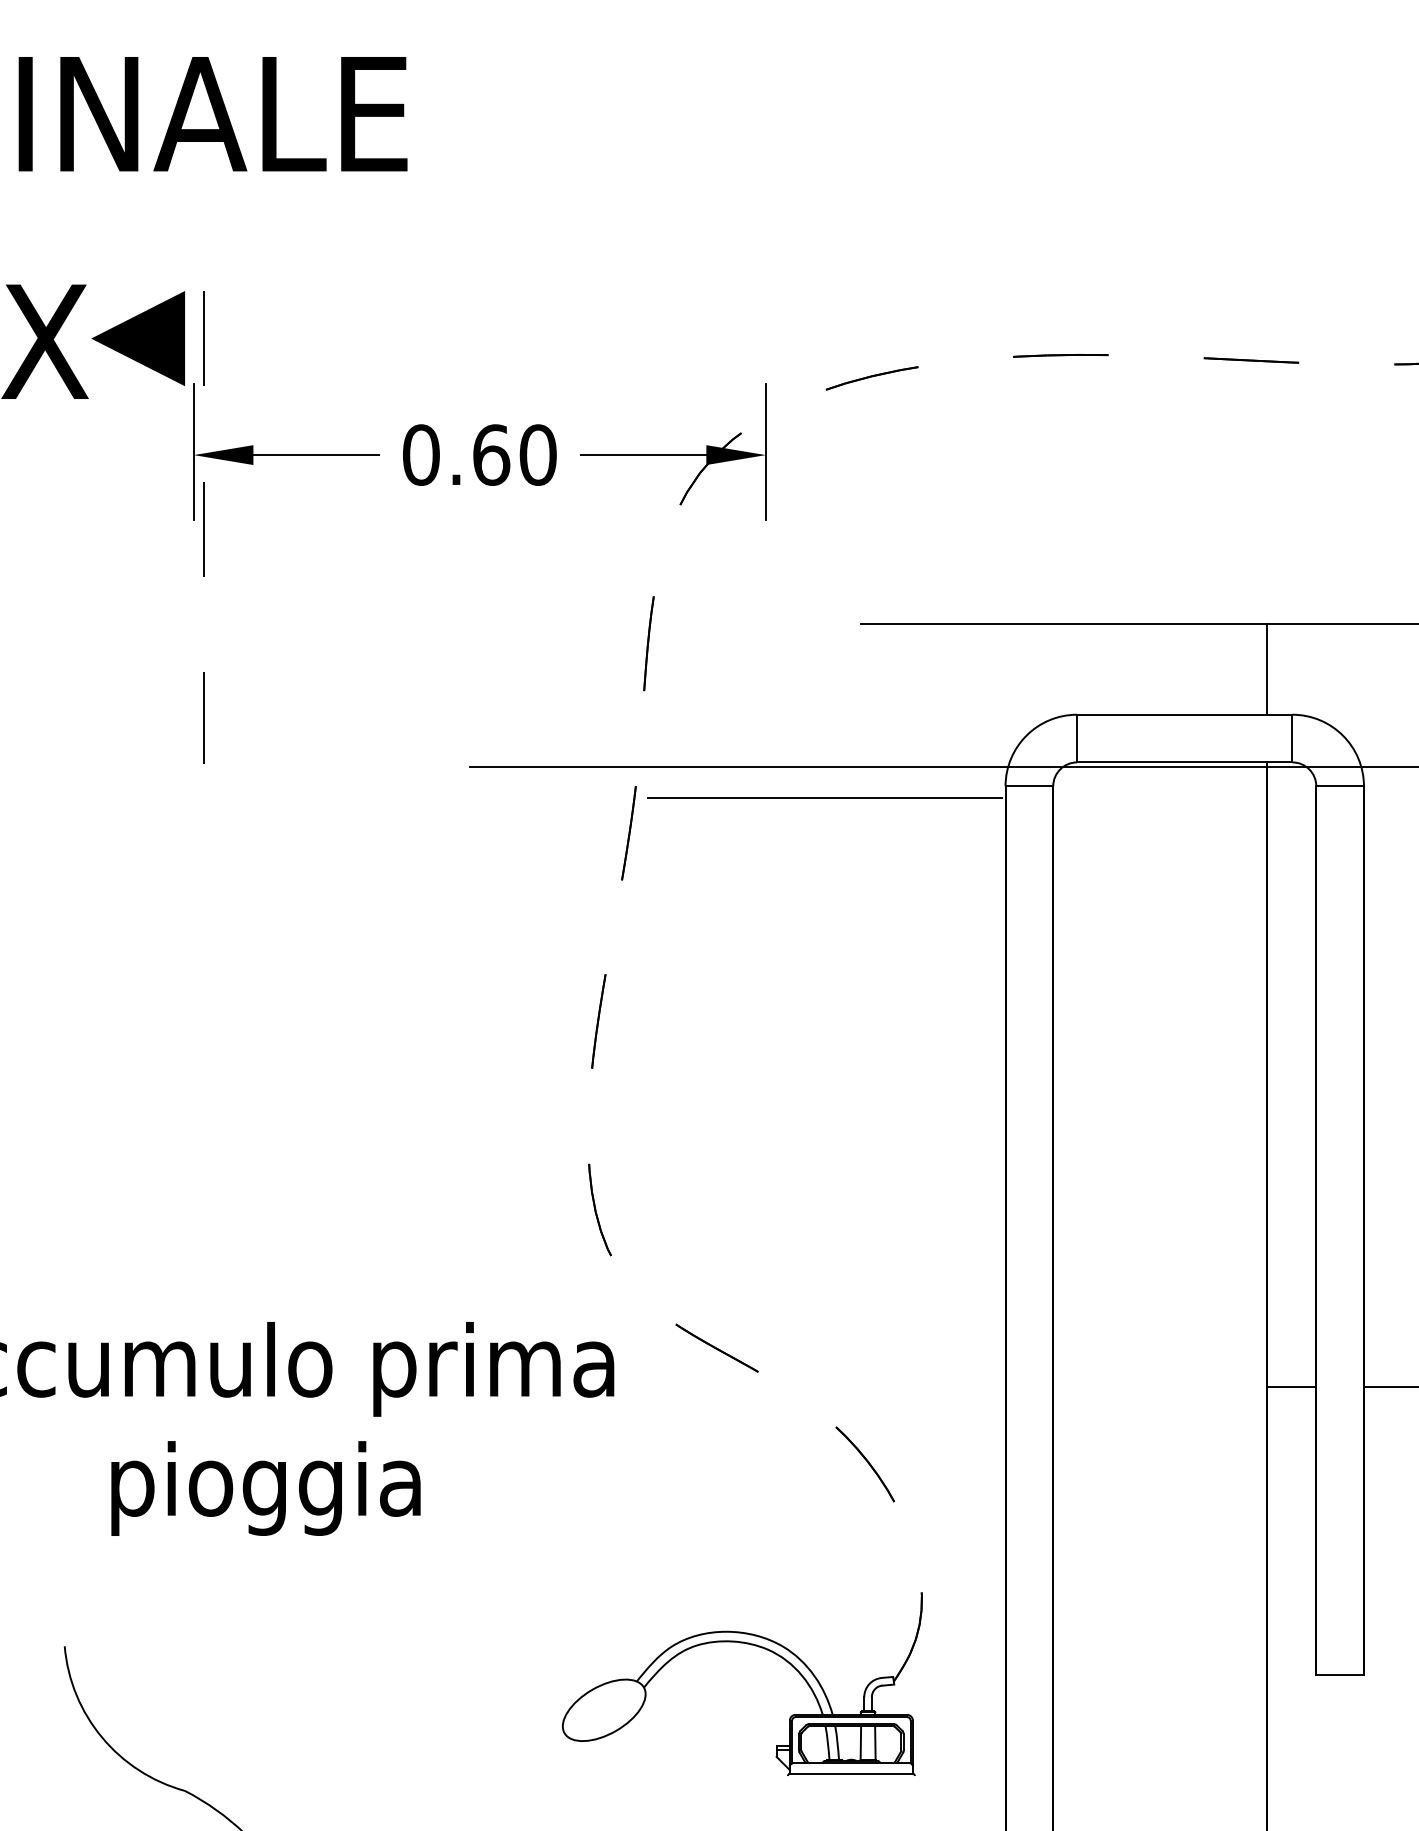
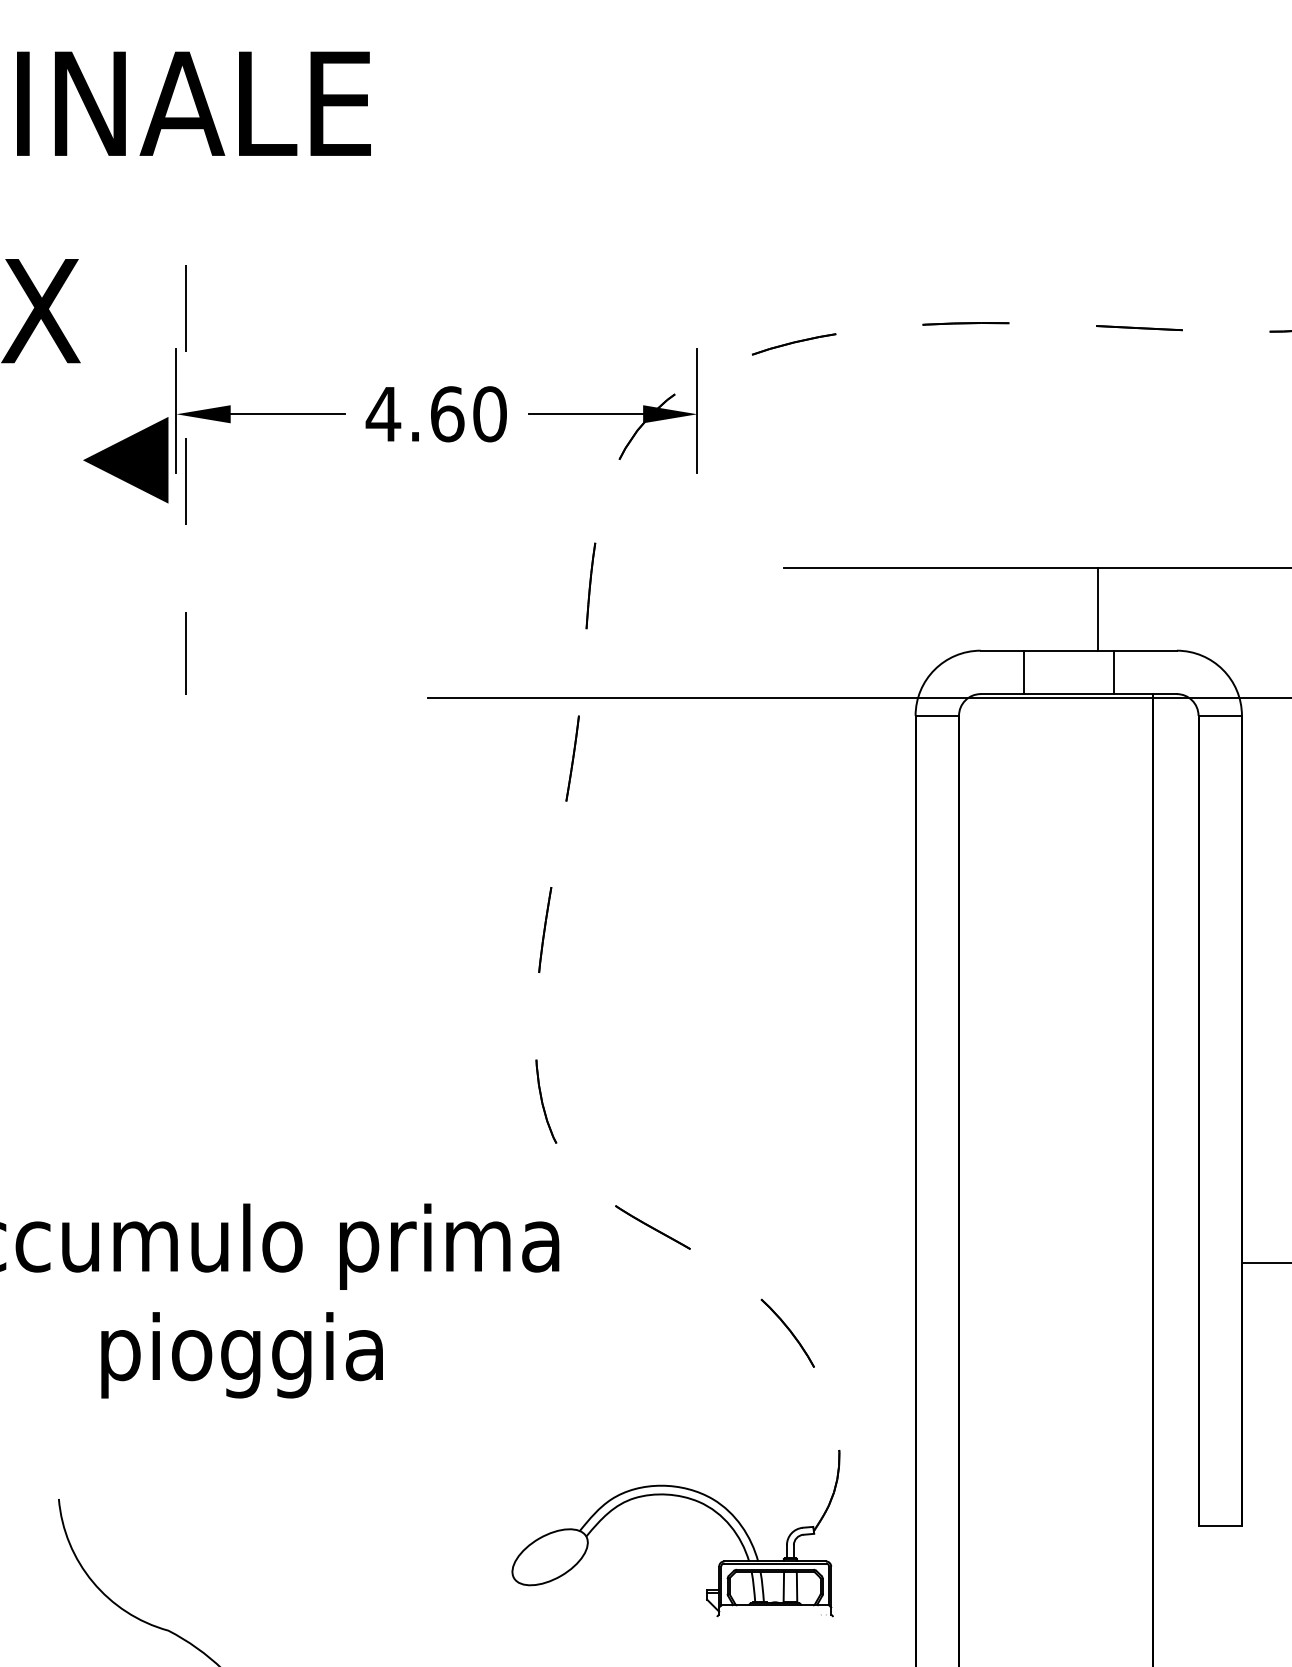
line: (137, 338) -> (125, 460), moved
text: (420, 454) -> (382, 413), 0.60 -> 4.60
line: (1266, 669) -> (1097, 609), moved
line: (1077, 738) -> (1024, 672), moved
line: (1292, 738) -> (1114, 672), moved
line: (824, 797) -> (750, 726), removed
line: (1291, 1387) -> (1175, 1263), removed
line: (851, 1773) -> (775, 1614), removed

